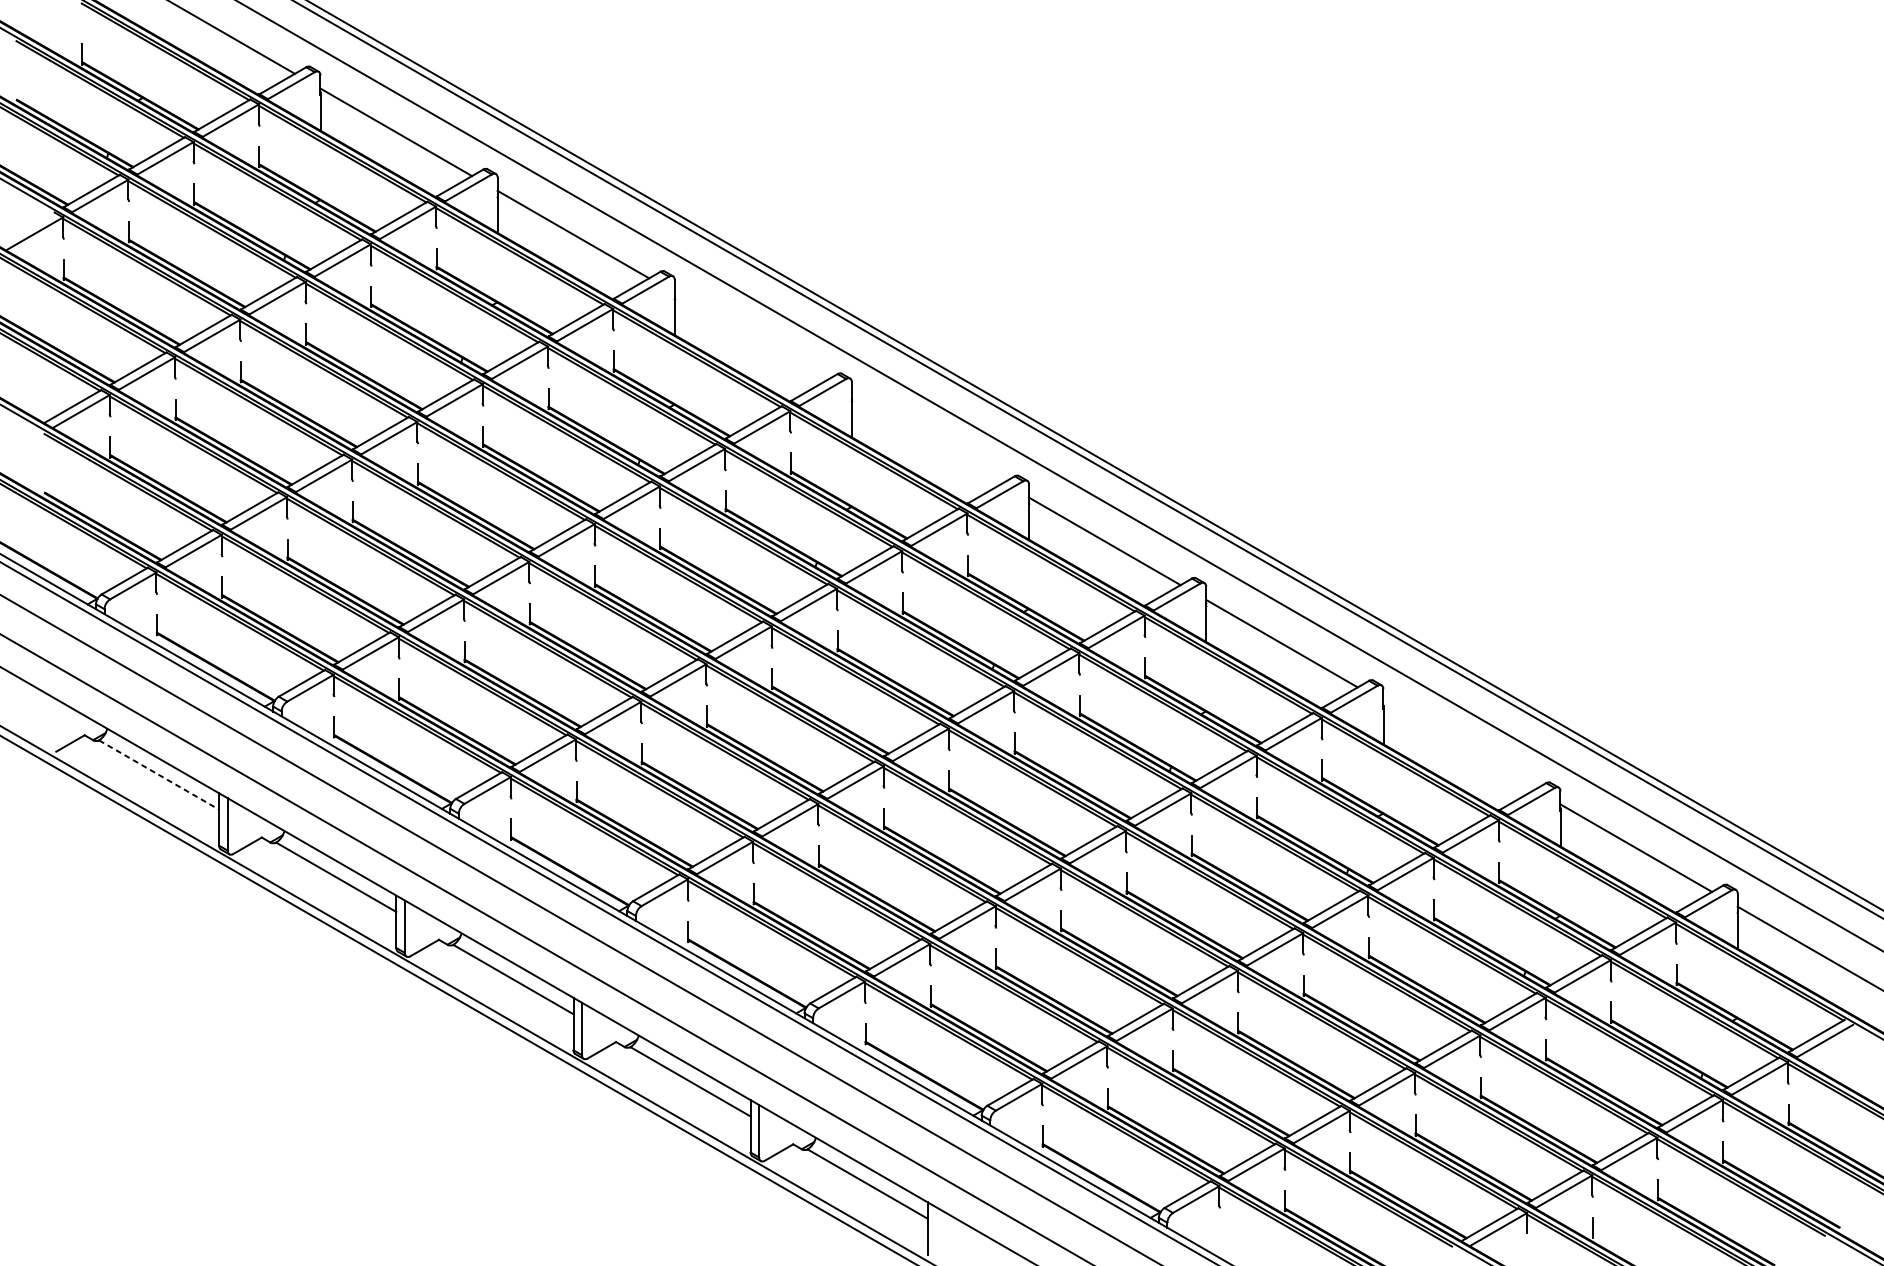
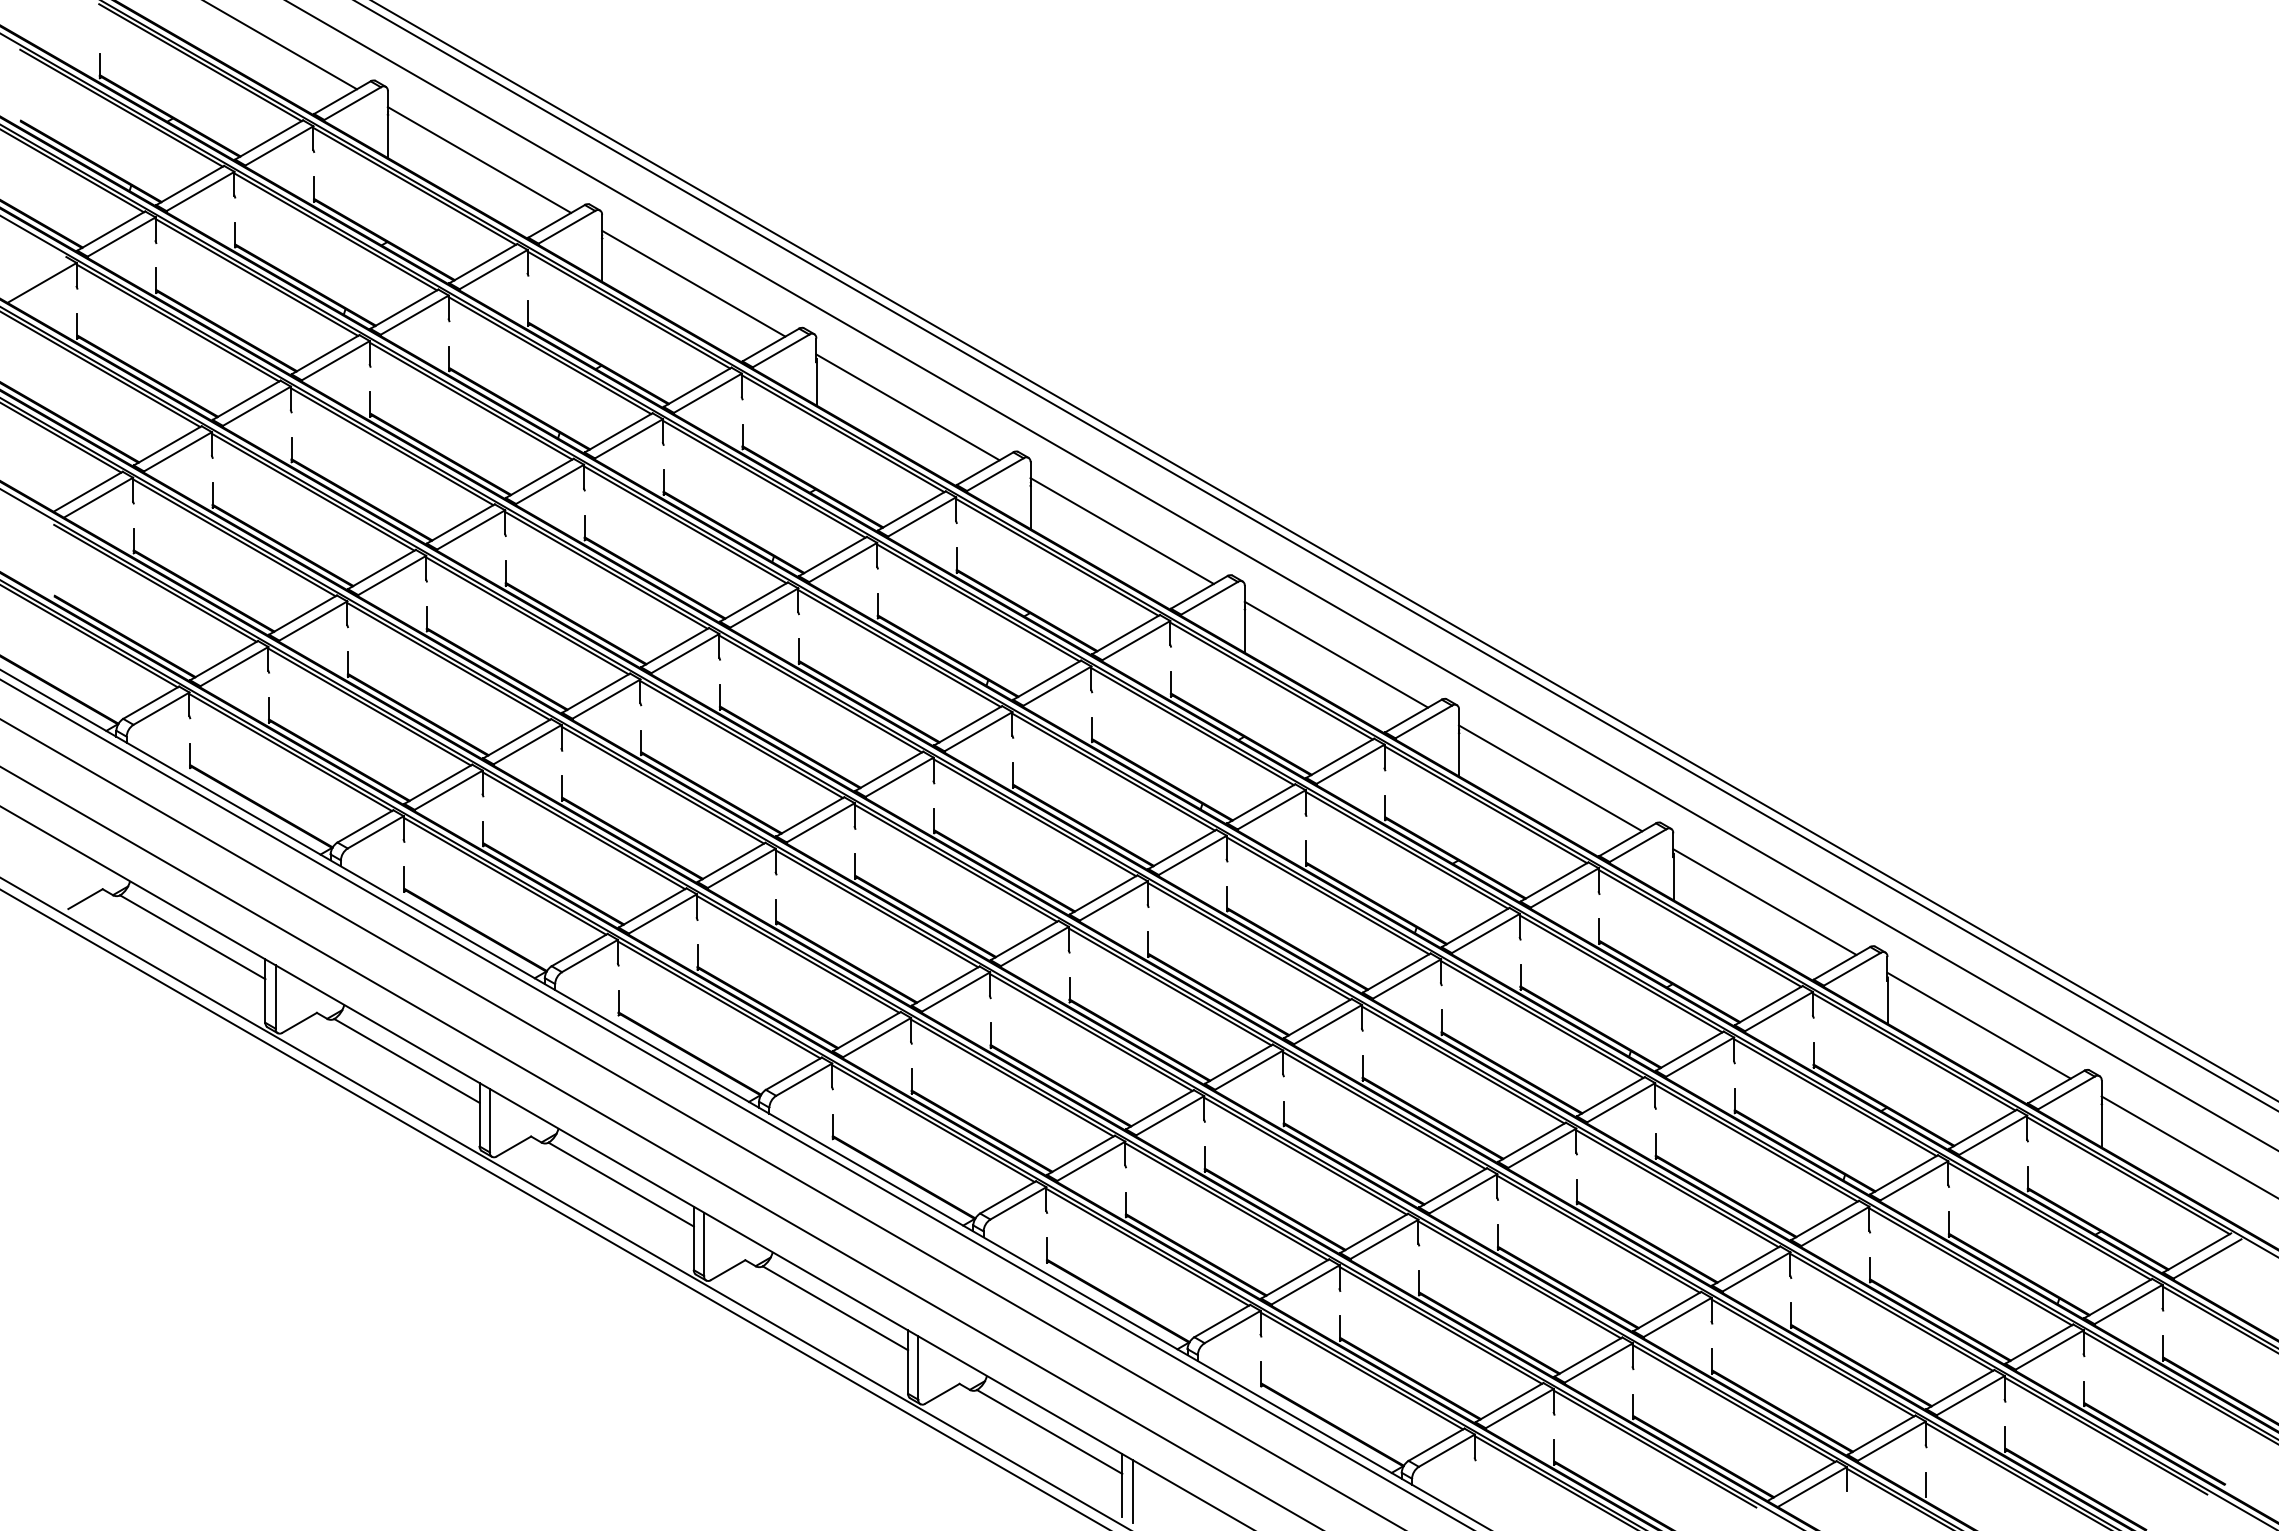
line: (750, 336) -> (907, 407), added
line: (927, 438) -> (1121, 530), added
line: (1458, 745) -> (1764, 901), added
line: (158, 775) -> (192, 937), dashed -> solid
line: (936, 1233) -> (1132, 1491), added

